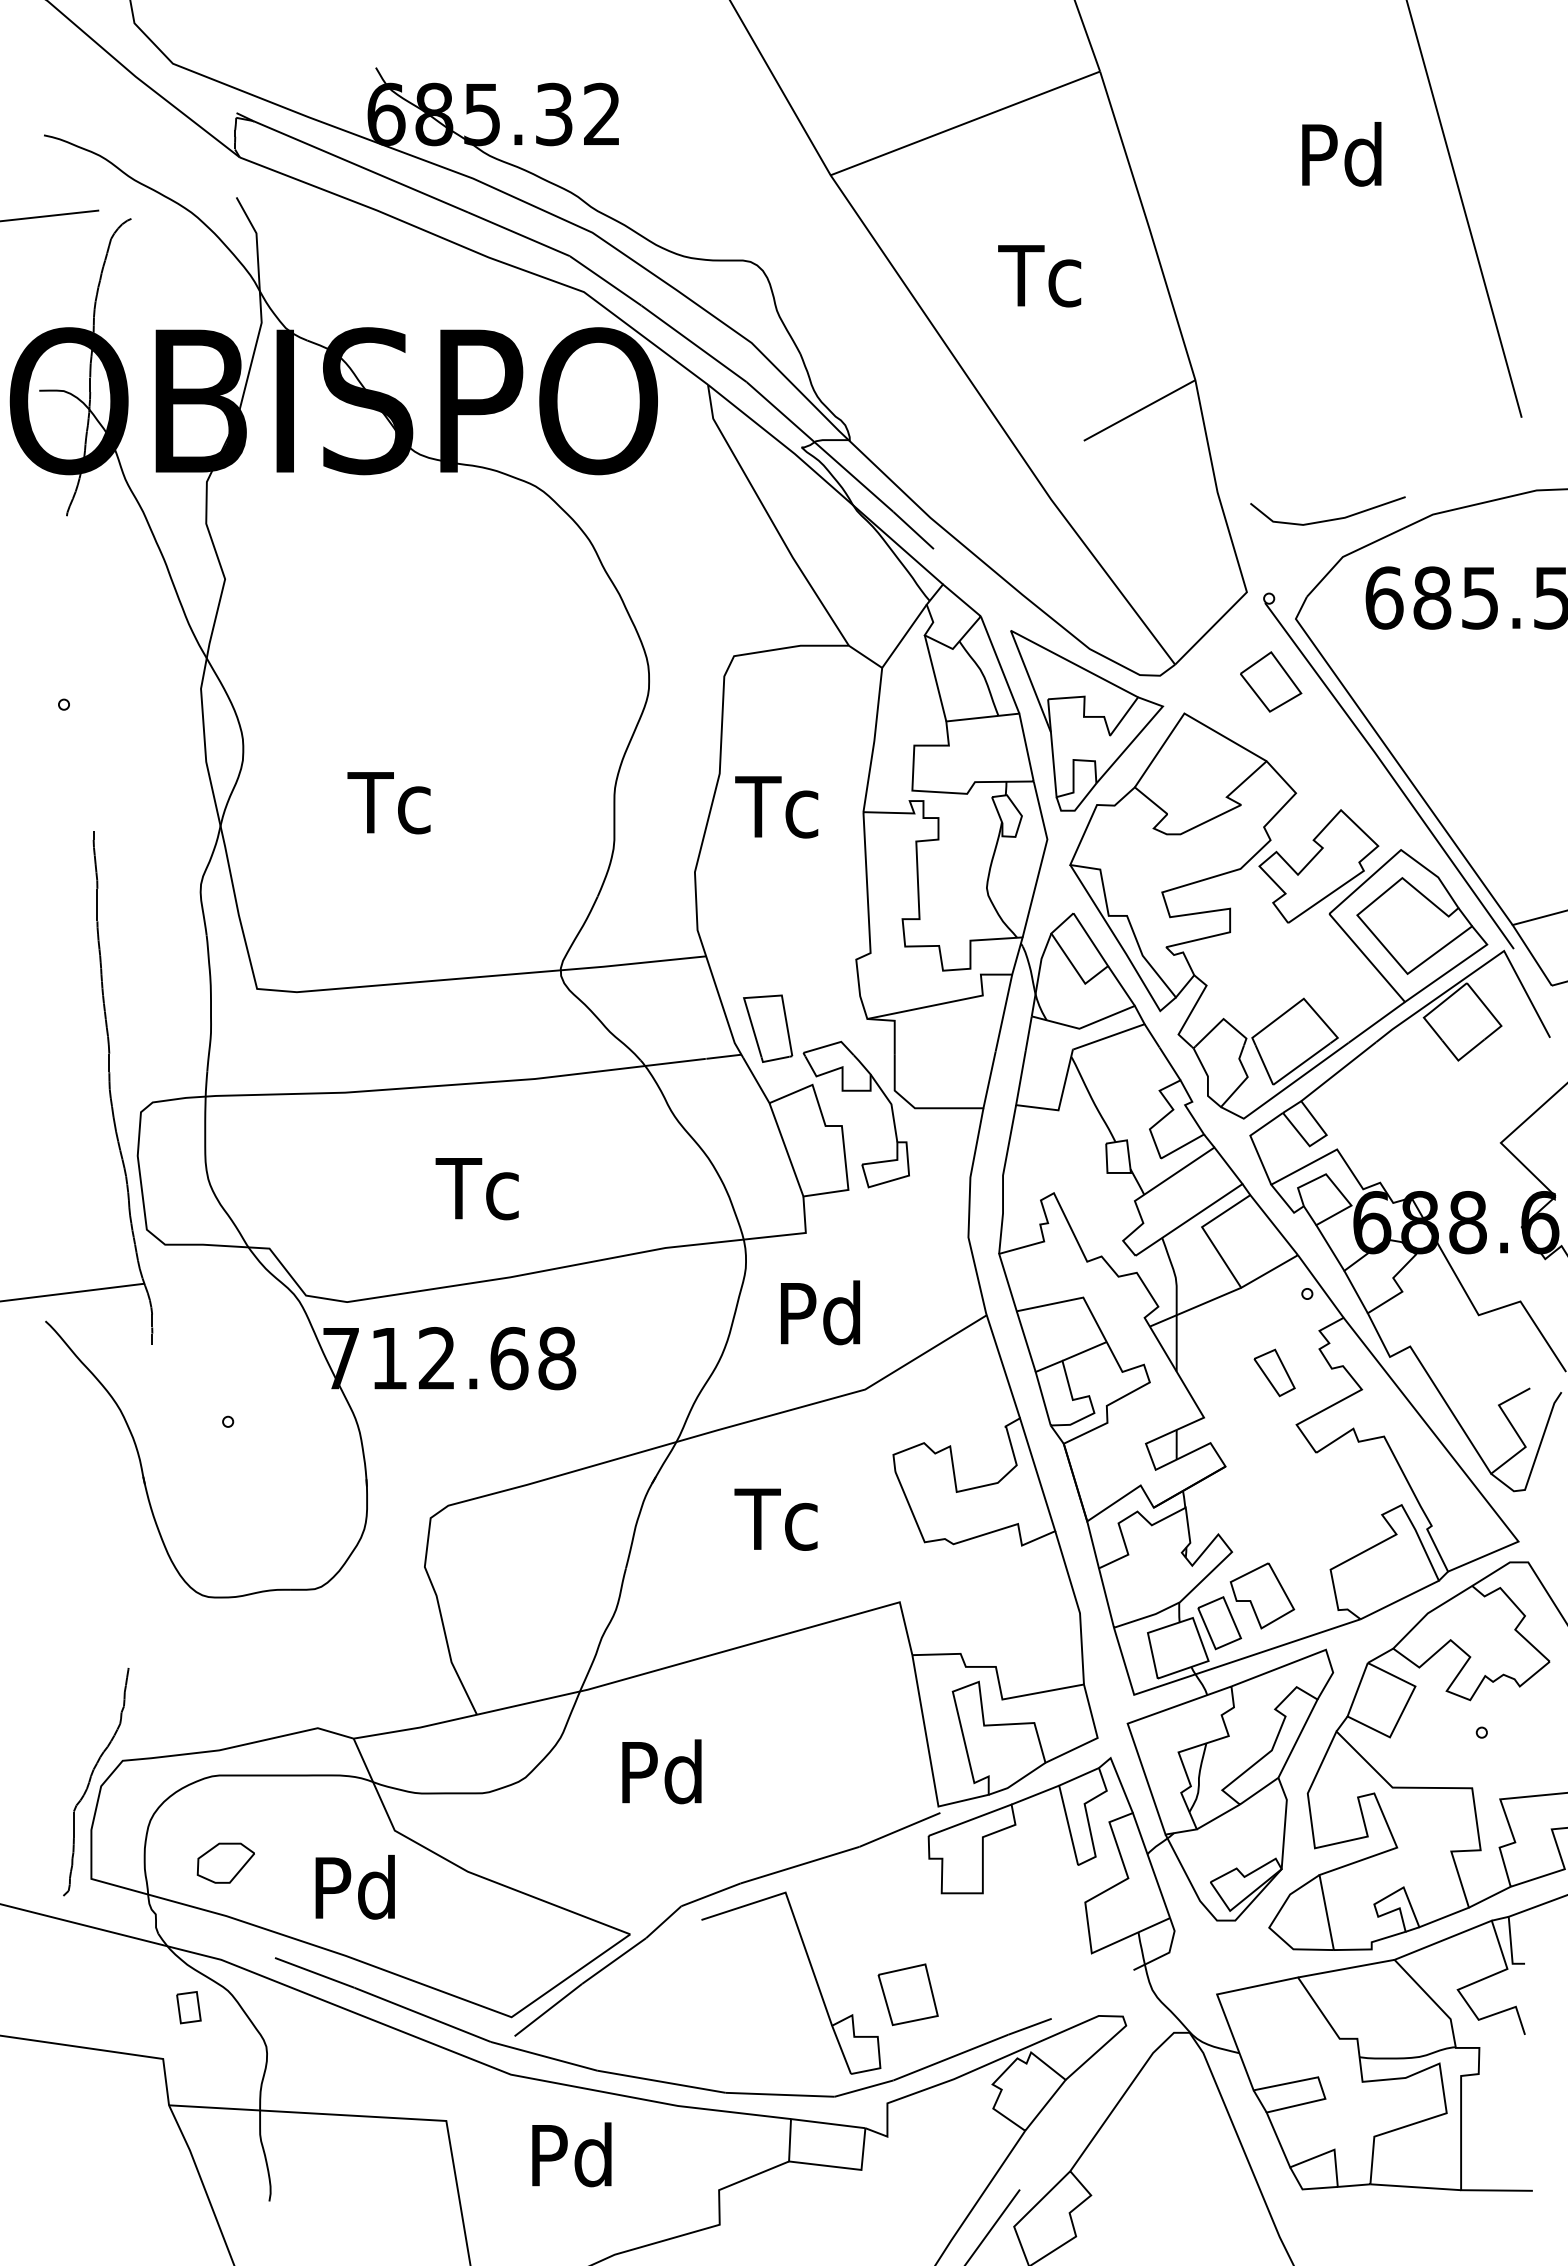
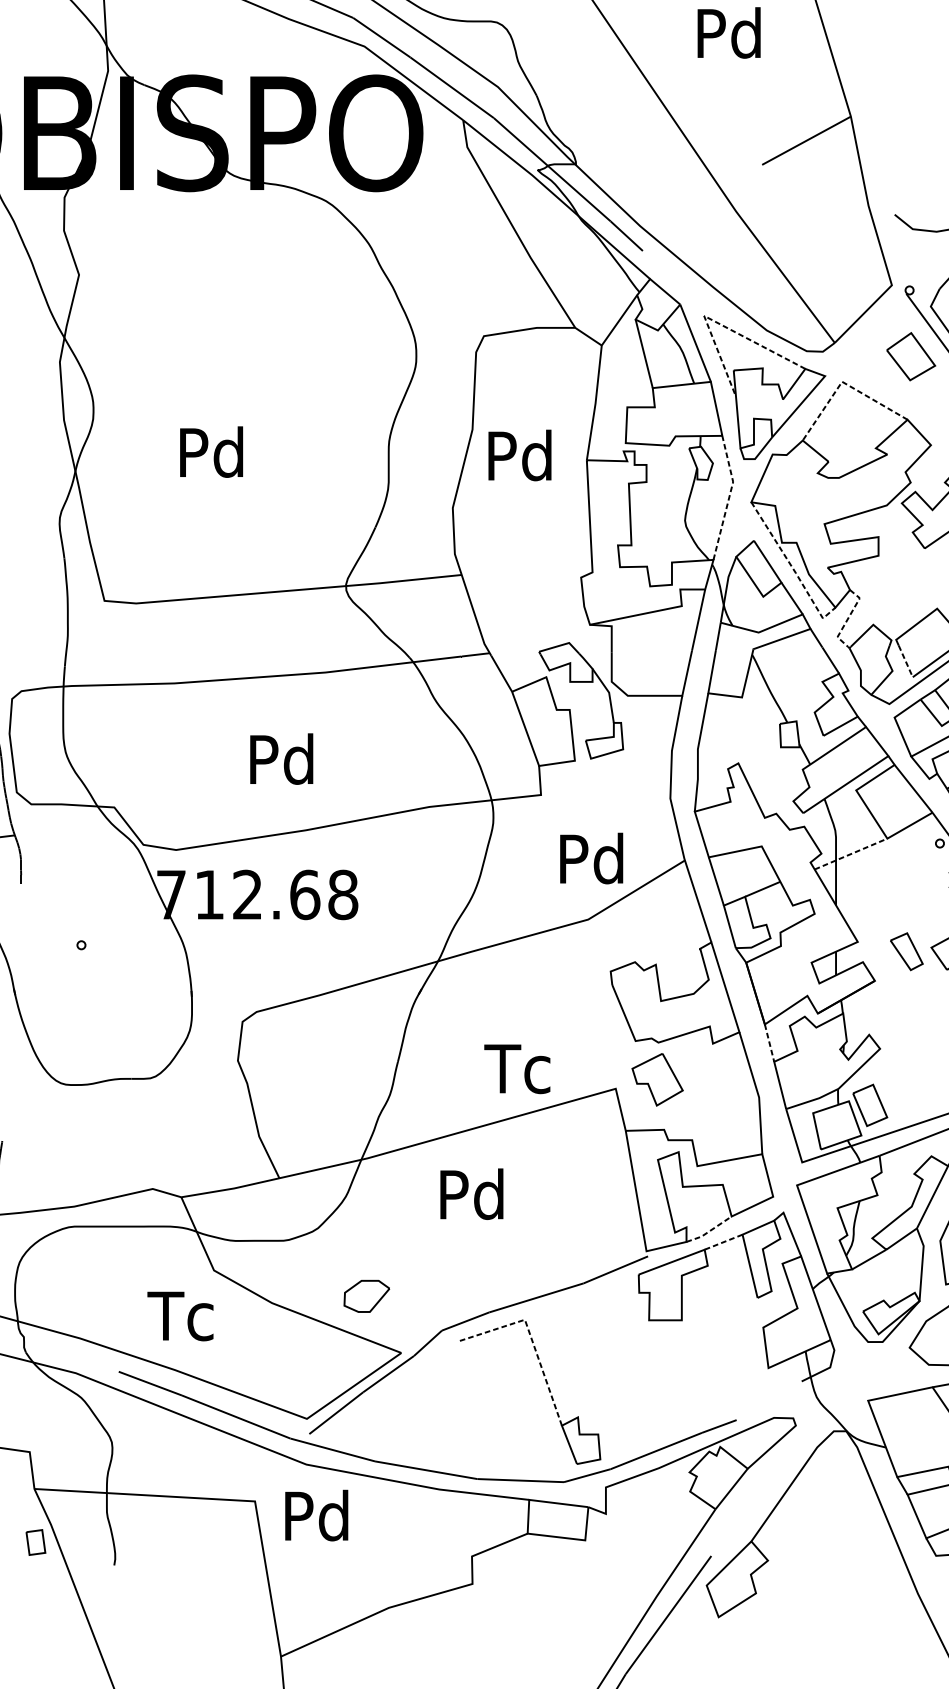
text: (1039, 274) -> (726, 32), Tc -> Pd
line: (1025, 638) -> (715, 322), solid -> dashed
line: (1186, 715) -> (843, 383), solid -> dashed
text: (389, 801) -> (209, 451), Tc -> Pd
text: (776, 805) -> (517, 454), Tc -> Pd
line: (1042, 858) -> (729, 497), solid -> dashed
line: (1122, 947) -> (792, 567), solid -> dashed
line: (1191, 1011) -> (847, 618), solid -> dashed
part: (768, 1028) -> (511, 632), removed
line: (1264, 1065) -> (905, 661), solid -> dashed
text: (477, 1187) -> (279, 758), Tc -> Pd
line: (1195, 1307) -> (851, 854), solid -> dashed
text: (820, 1312) -> (591, 858), moved
part: (1274, 1372) -> (906, 951), moved
text: (775, 1519) -> (516, 1069), moved
line: (1093, 1545) -> (769, 1043), solid -> dashed
part: (1262, 1595) -> (657, 1079), moved
text: (661, 1771) -> (471, 1193), moved
line: (1017, 1781) -> (709, 1231), solid -> dashed
line: (1035, 1795) -> (723, 1242), solid -> dashed
part: (225, 1862) -> (366, 1295), moved
text: (352, 1886) -> (180, 1314), Pd -> Tc
line: (794, 1917) -> (532, 1339), solid -> dashed
part: (907, 1994) -> (621, 1400), removed
part: (188, 2007) -> (35, 1542), moved
text: (571, 2154) -> (316, 1515), moved

